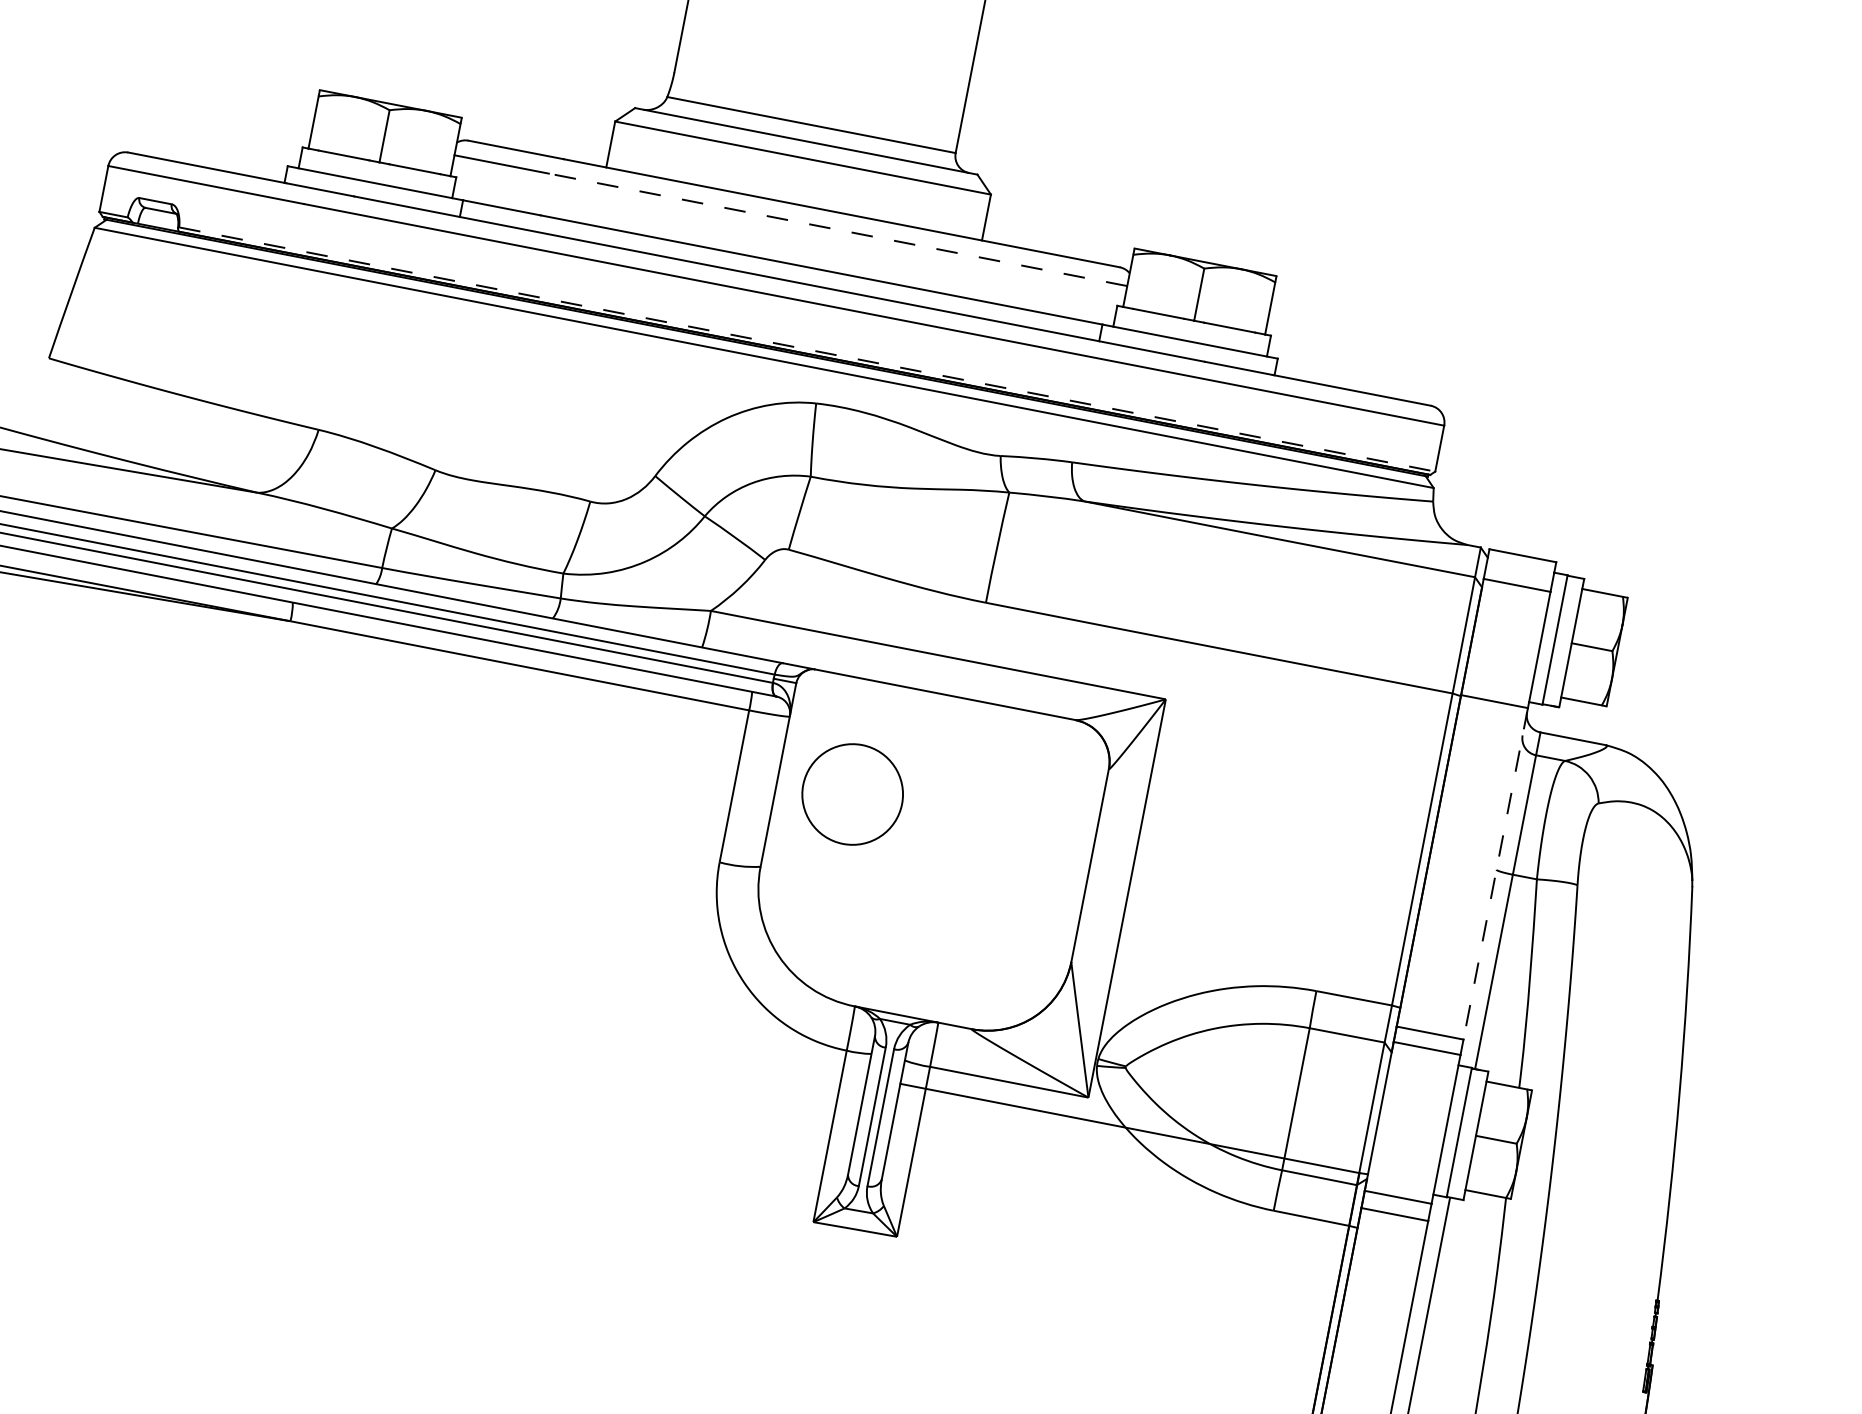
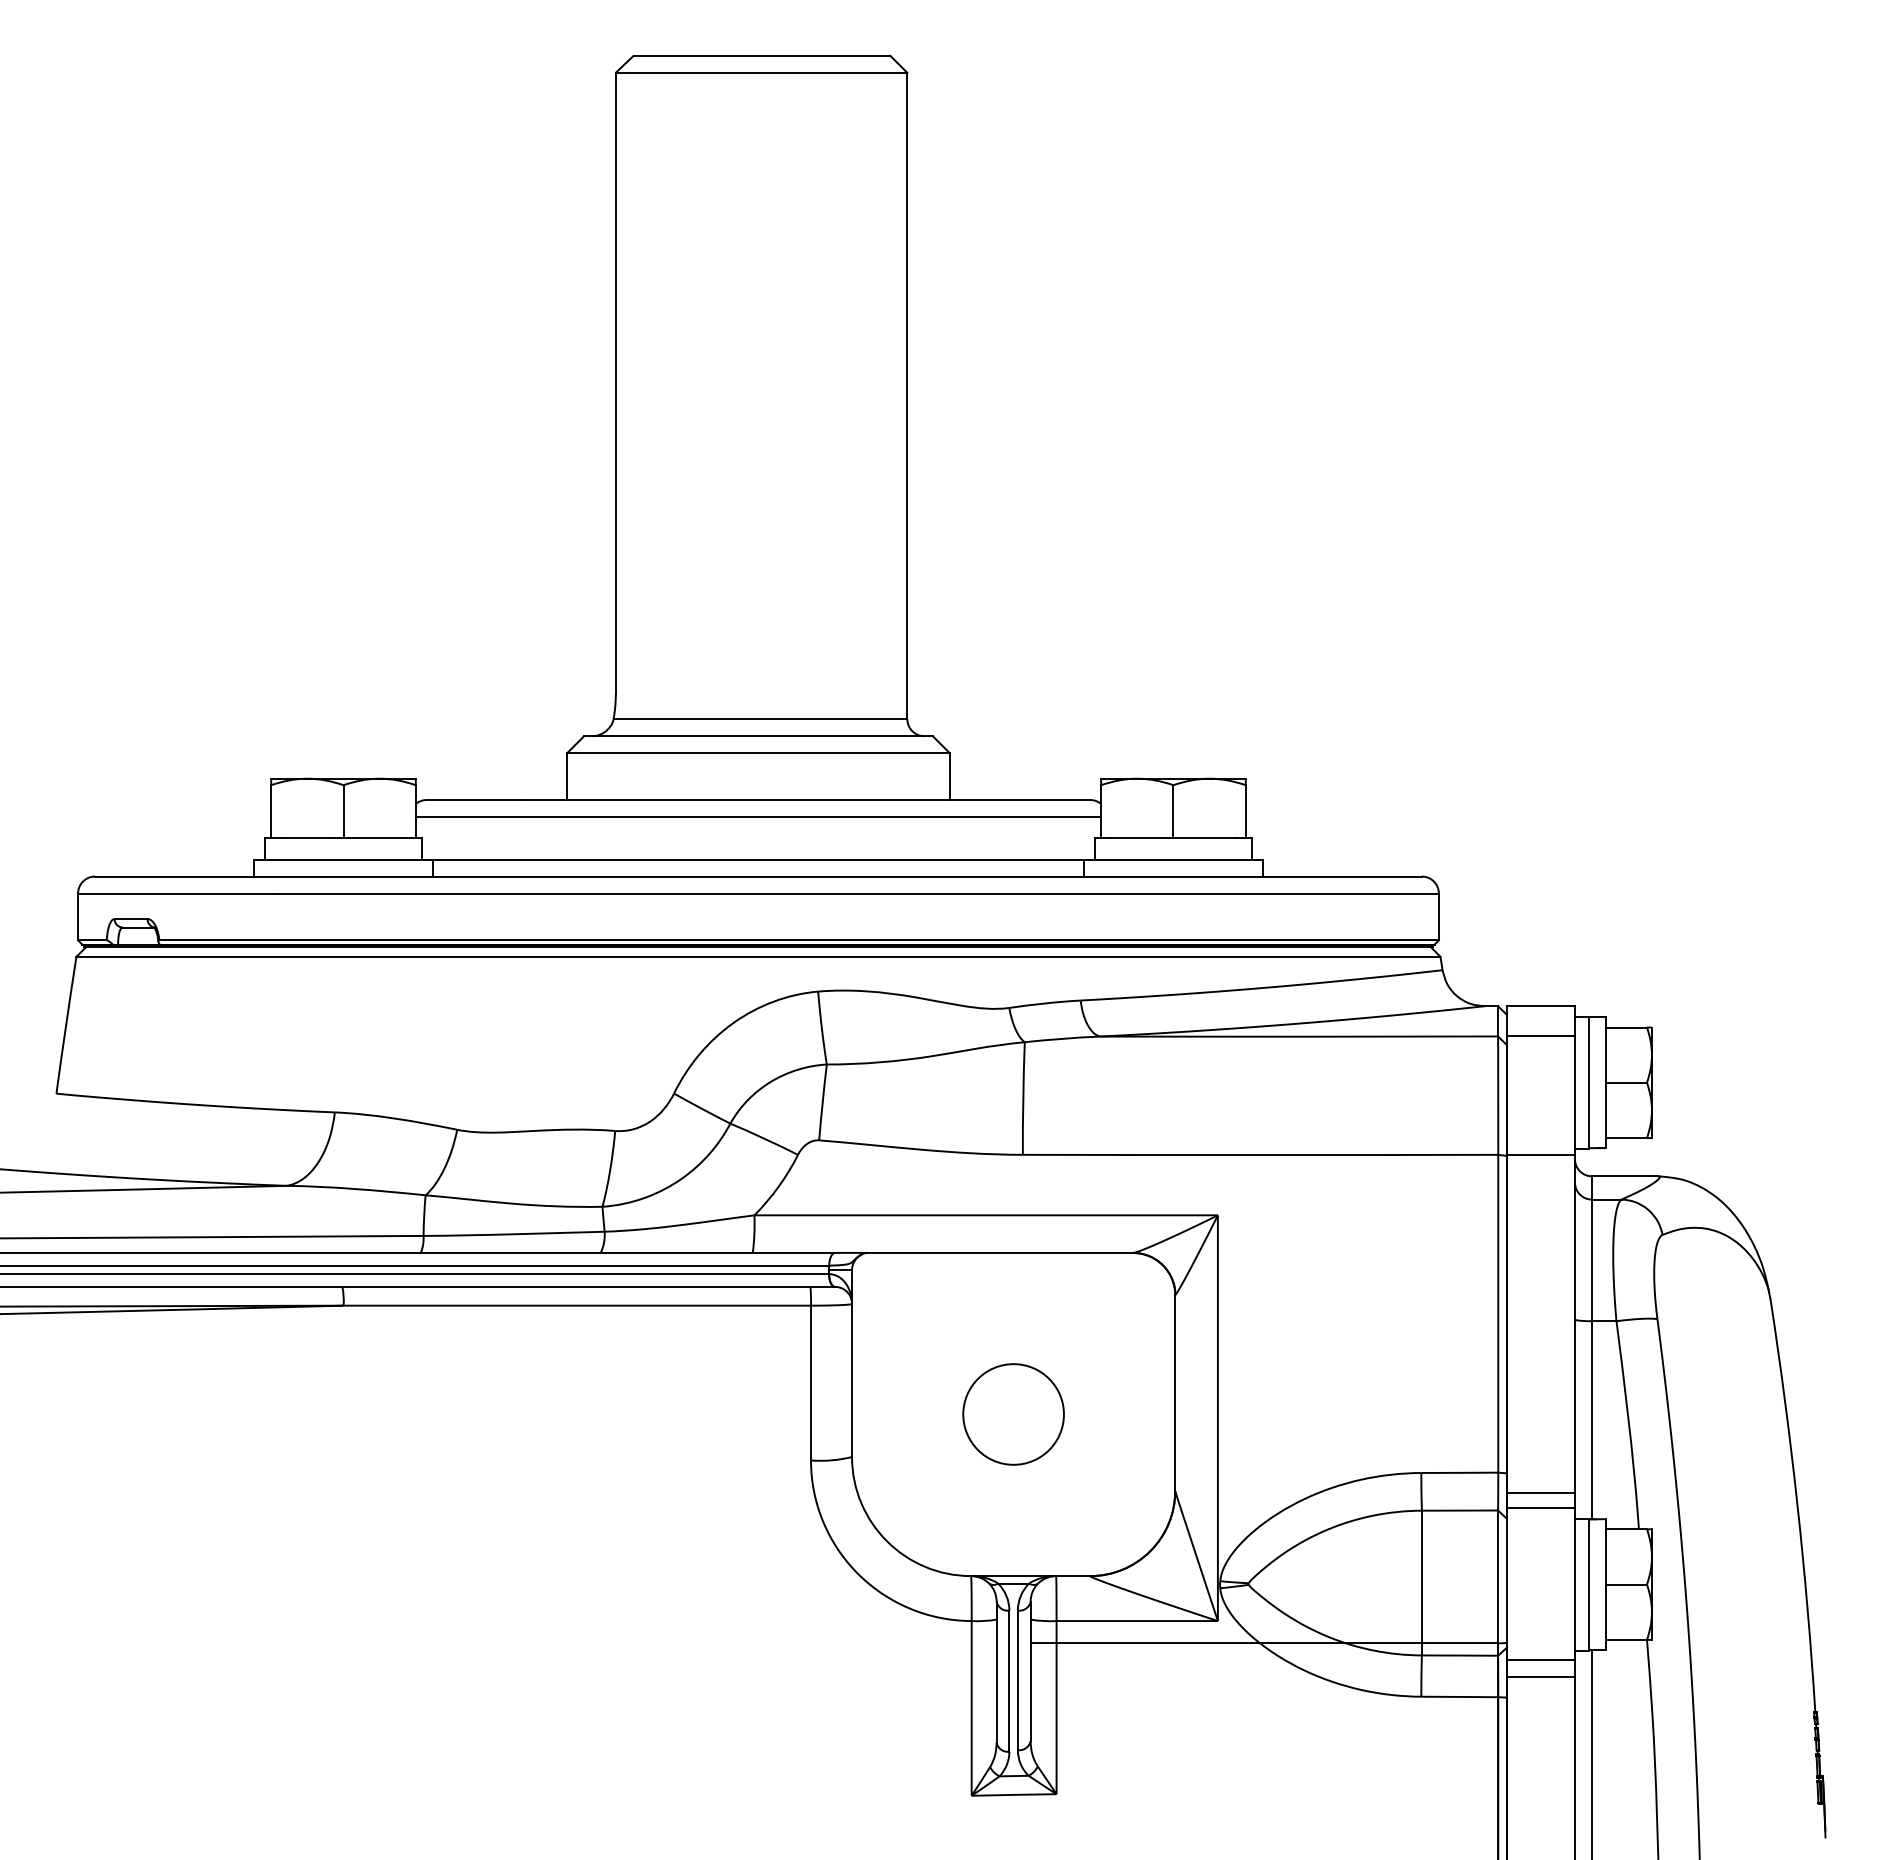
line: (838, 229) -> (806, 816), dashed -> solid
line: (807, 349) -> (799, 940), dashed -> solid
circle: (852, 794) -> (1013, 1414), moved
line: (1495, 873) -> (1574, 1323), dashed -> solid

